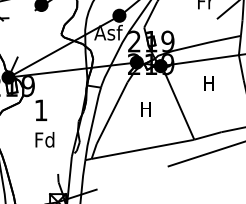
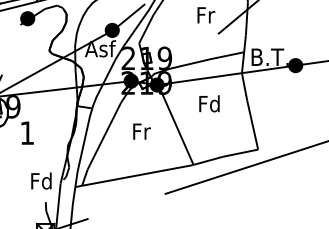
text: (208, 83) -> (209, 103), H -> Fd
text: (146, 108) -> (141, 131), H -> Fr
text: (44, 139) -> (41, 180), moved

